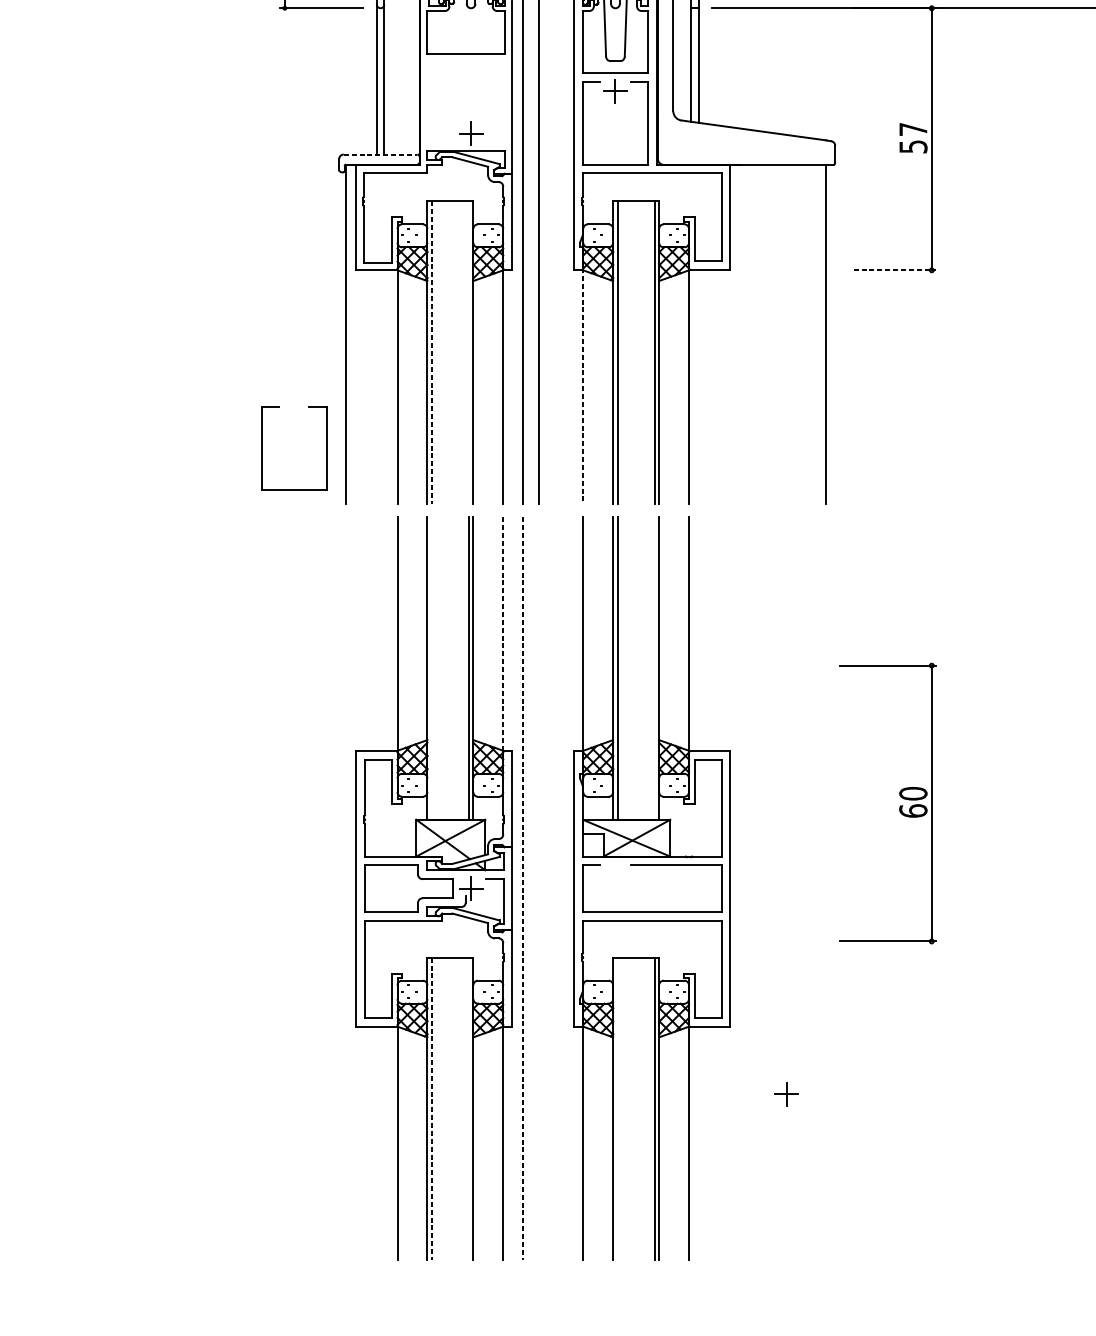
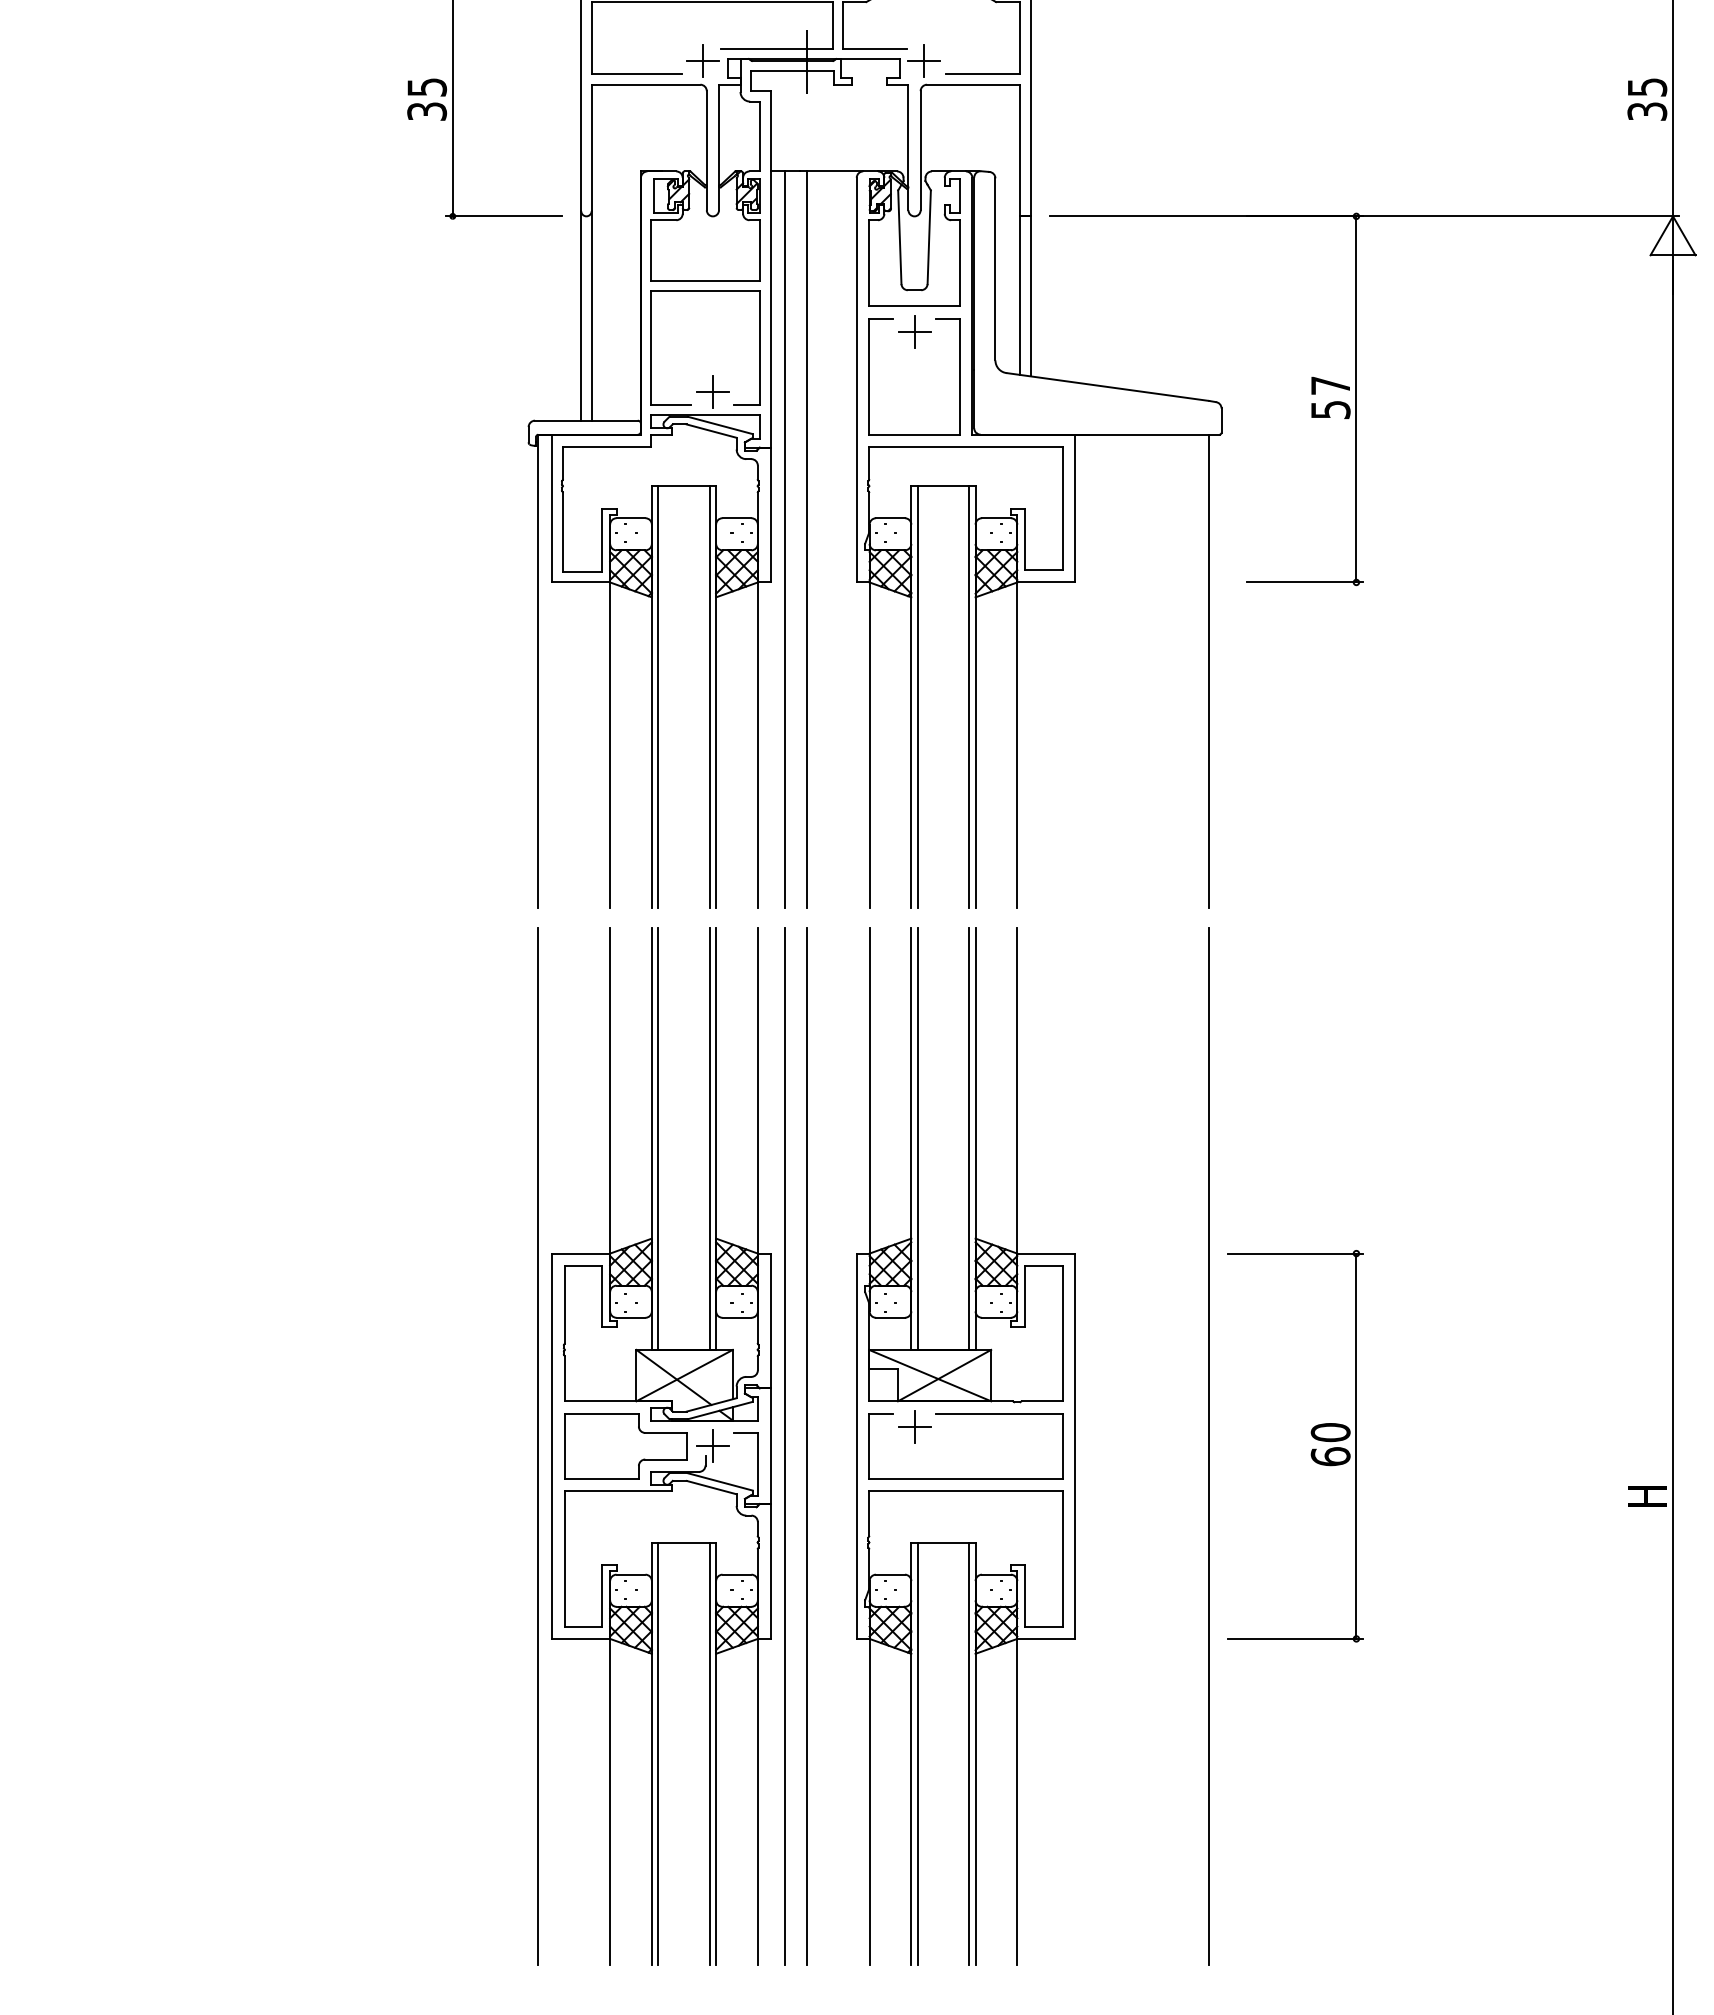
part: (427, 102) -> (651, 347), added
line: (380, 154) -> (586, 420), dashed -> solid
line: (895, 270) -> (1305, 582), dashed -> solid
line: (432, 352) -> (658, 697), dashed -> solid
line: (468, 352) -> (709, 697), added
line: (583, 385) -> (869, 743), dashed -> solid
part: (261, 448) -> (420, 831), removed
line: (503, 634) -> (757, 1090), dashed -> solid
line: (432, 668) -> (658, 1138), added
line: (654, 668) -> (969, 1138), added
part: (899, 806) -> (1311, 1450), moved
line: (346, 888) -> (538, 1445), added
line: (522, 888) -> (784, 1446), dashed -> solid
line: (538, 888) -> (807, 1445), added
line: (825, 888) -> (1208, 1445), added
part: (786, 1093) -> (914, 1426), moved
line: (468, 1108) -> (709, 1753), added
line: (617, 1108) -> (917, 1753), added
line: (432, 1109) -> (658, 1754), dashed -> solid

